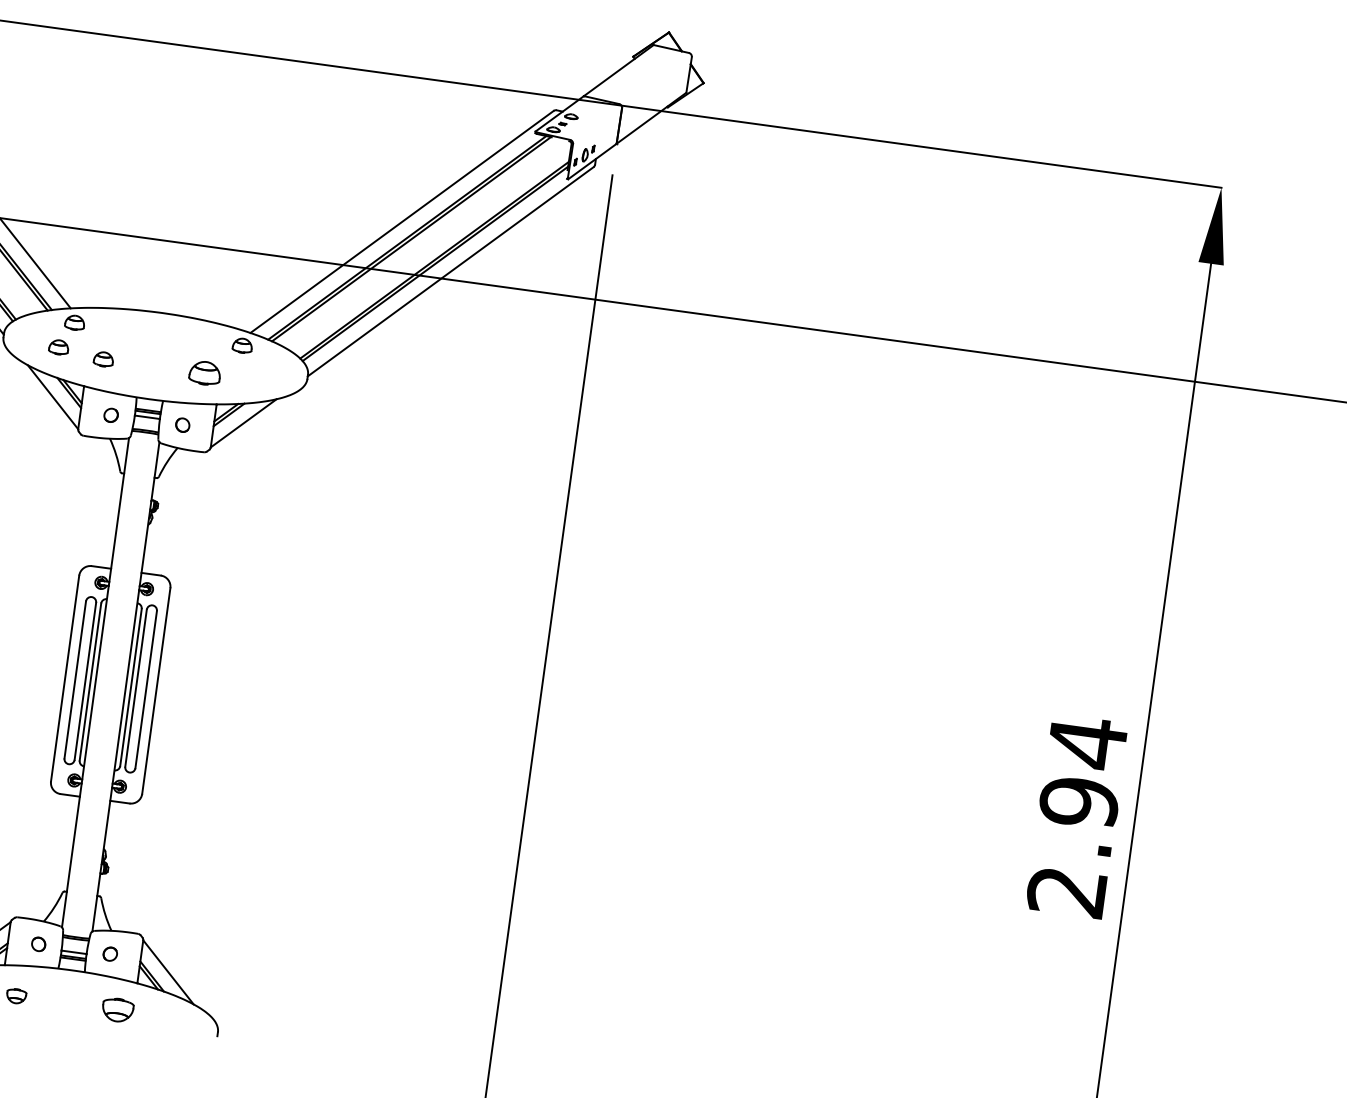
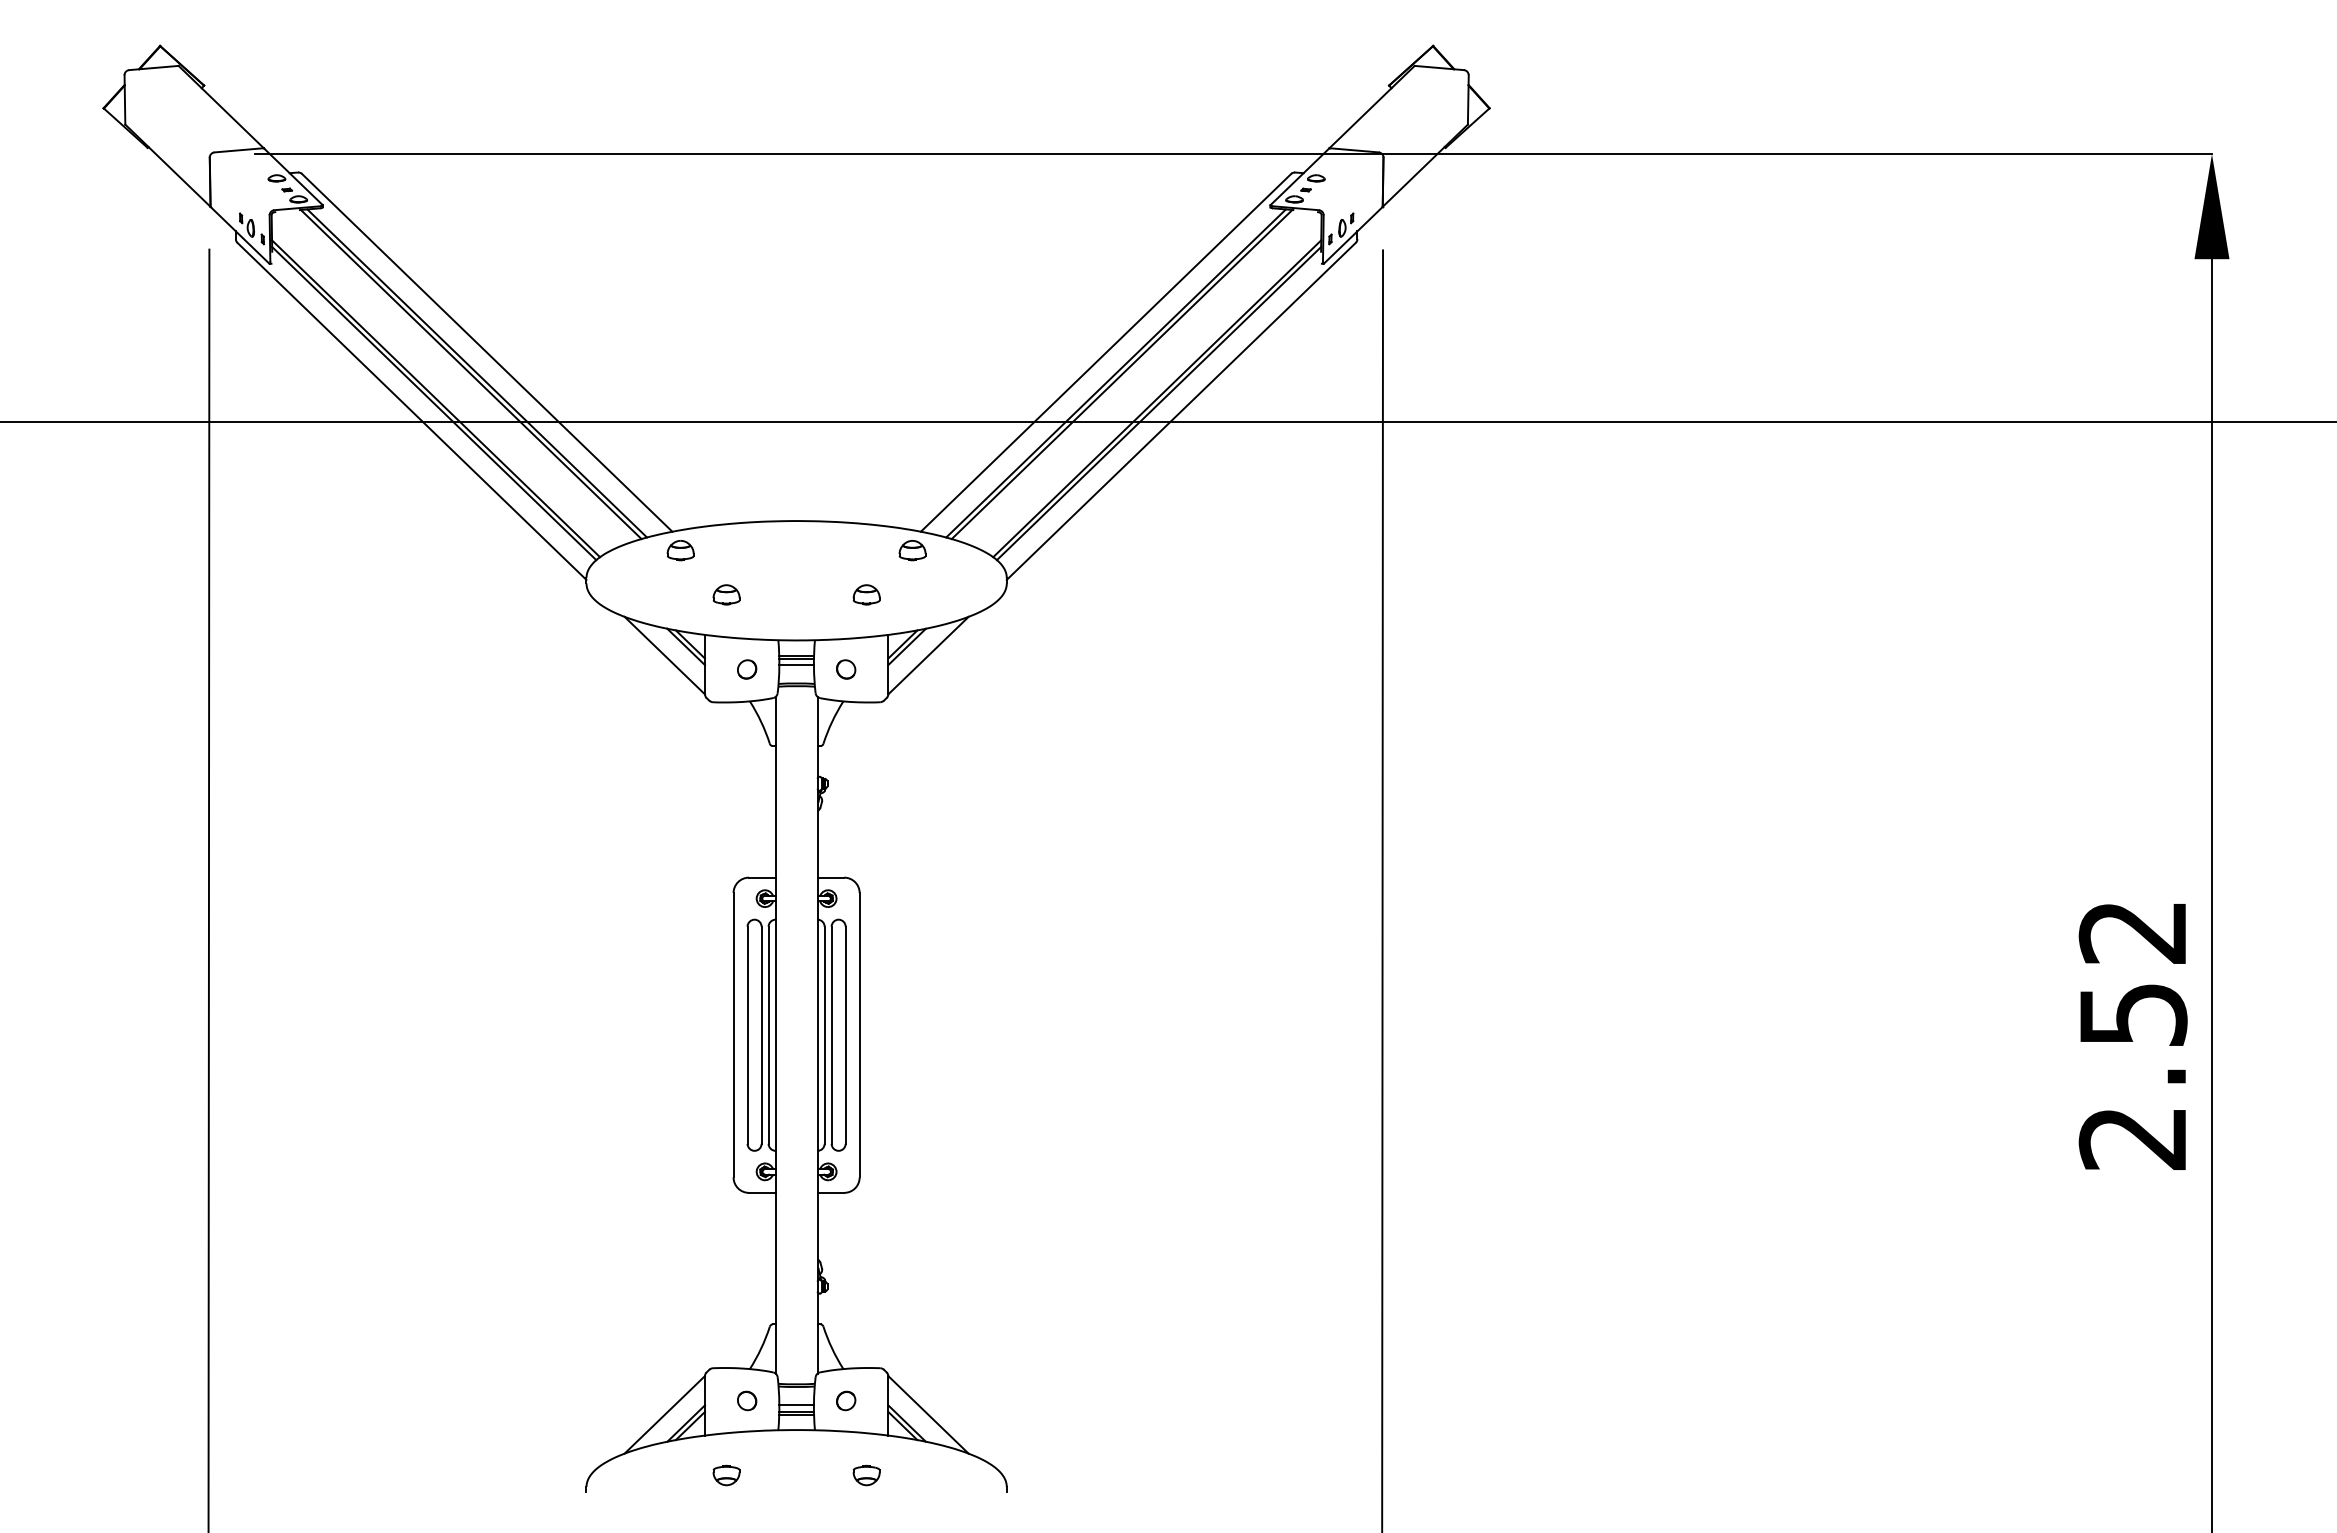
part: (58, 347) -> (663, 586), removed
part: (204, 372) -> (866, 594), size x0.62
text: (1082, 771) -> (2132, 972), 2.94 -> 2.52
part: (117, 1010) -> (866, 1475), size x0.62

